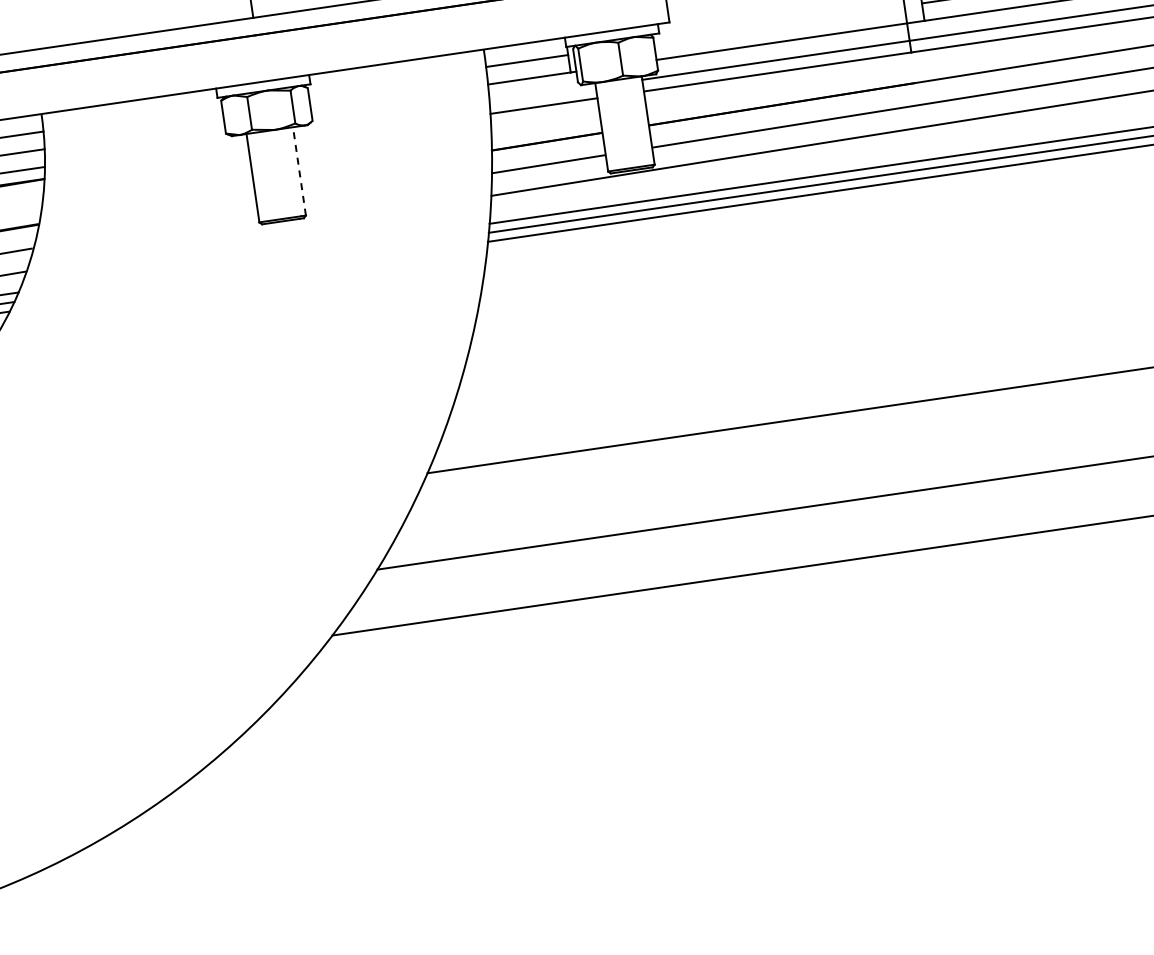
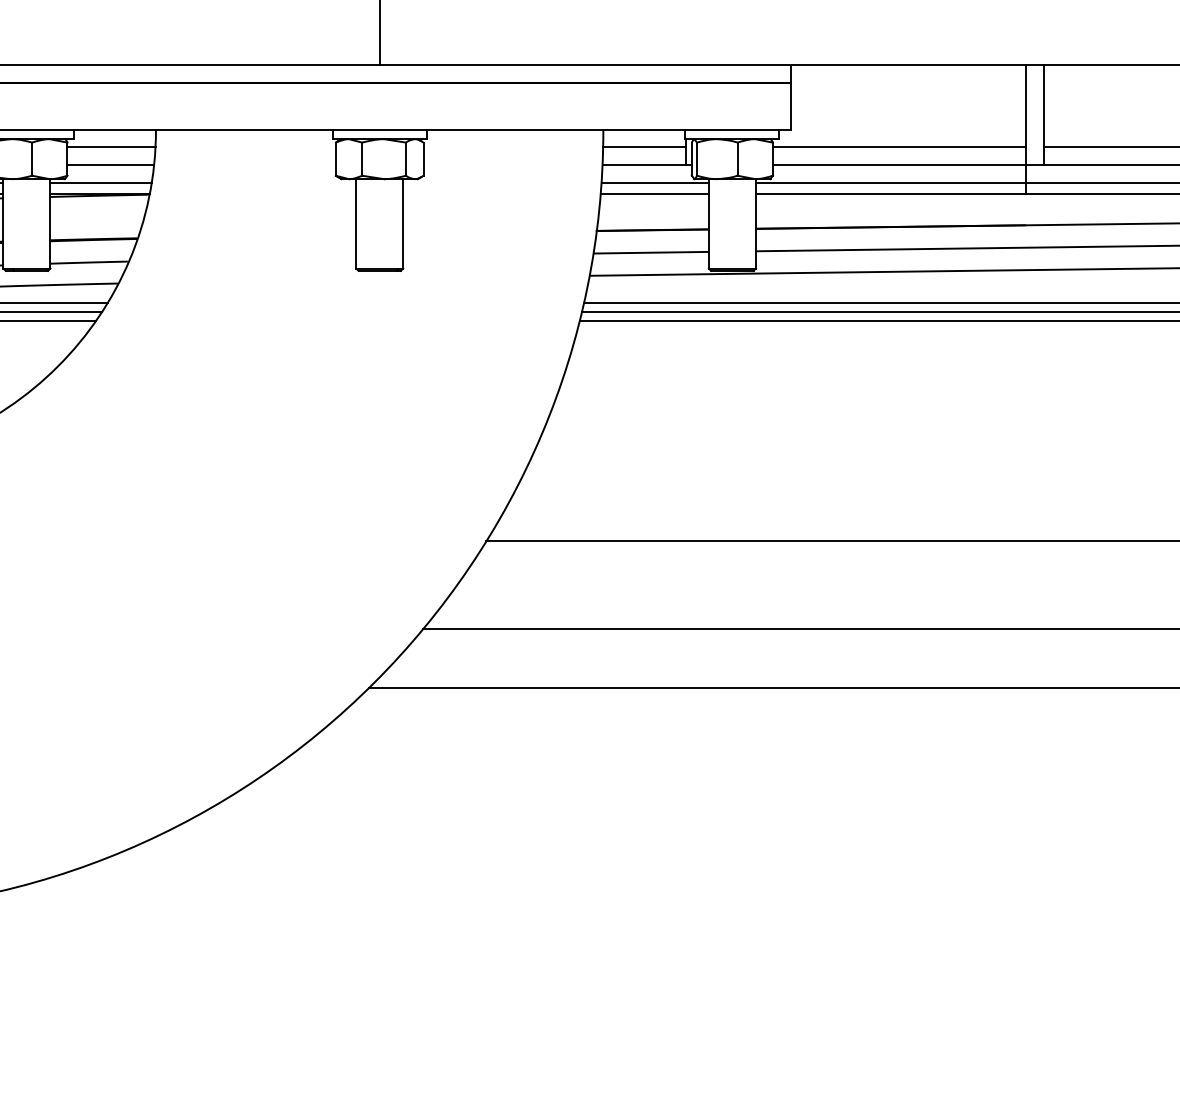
line: (779, 24) -> (899, 147), added
line: (541, 94) -> (654, 182), added
line: (299, 171) -> (403, 223), dashed -> solid

